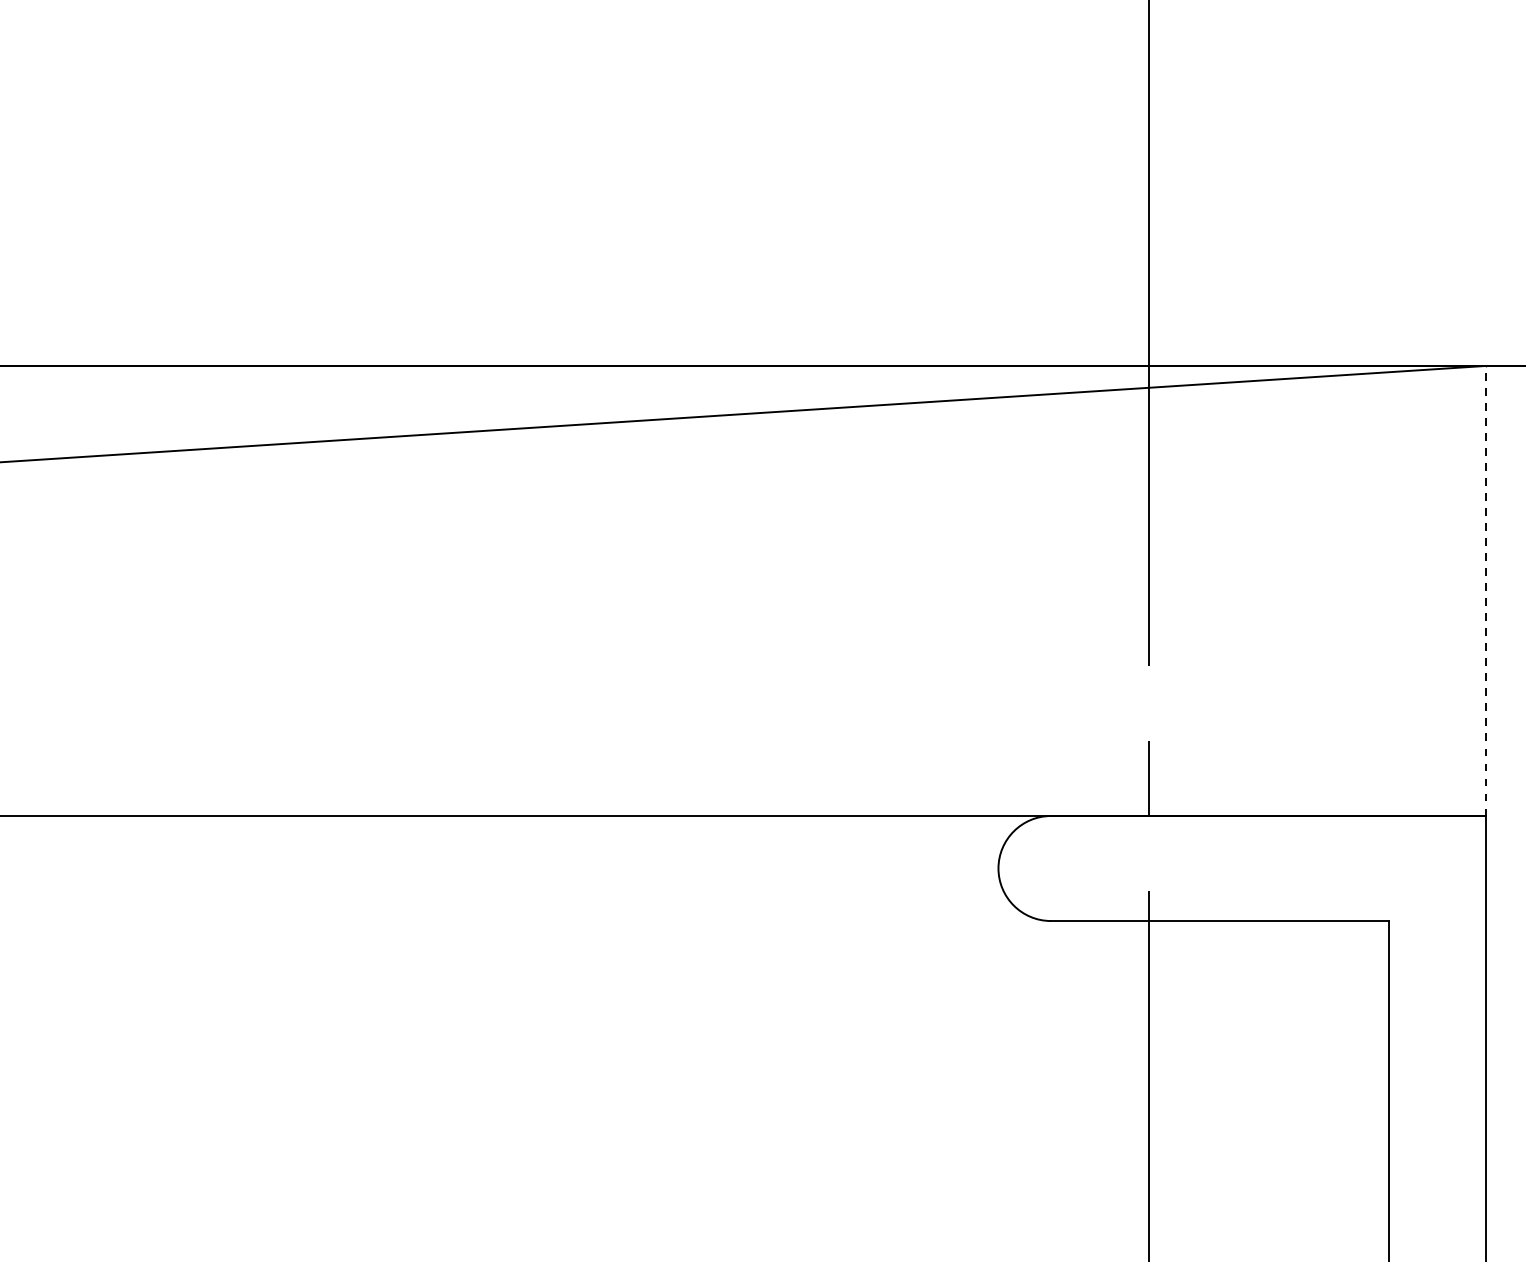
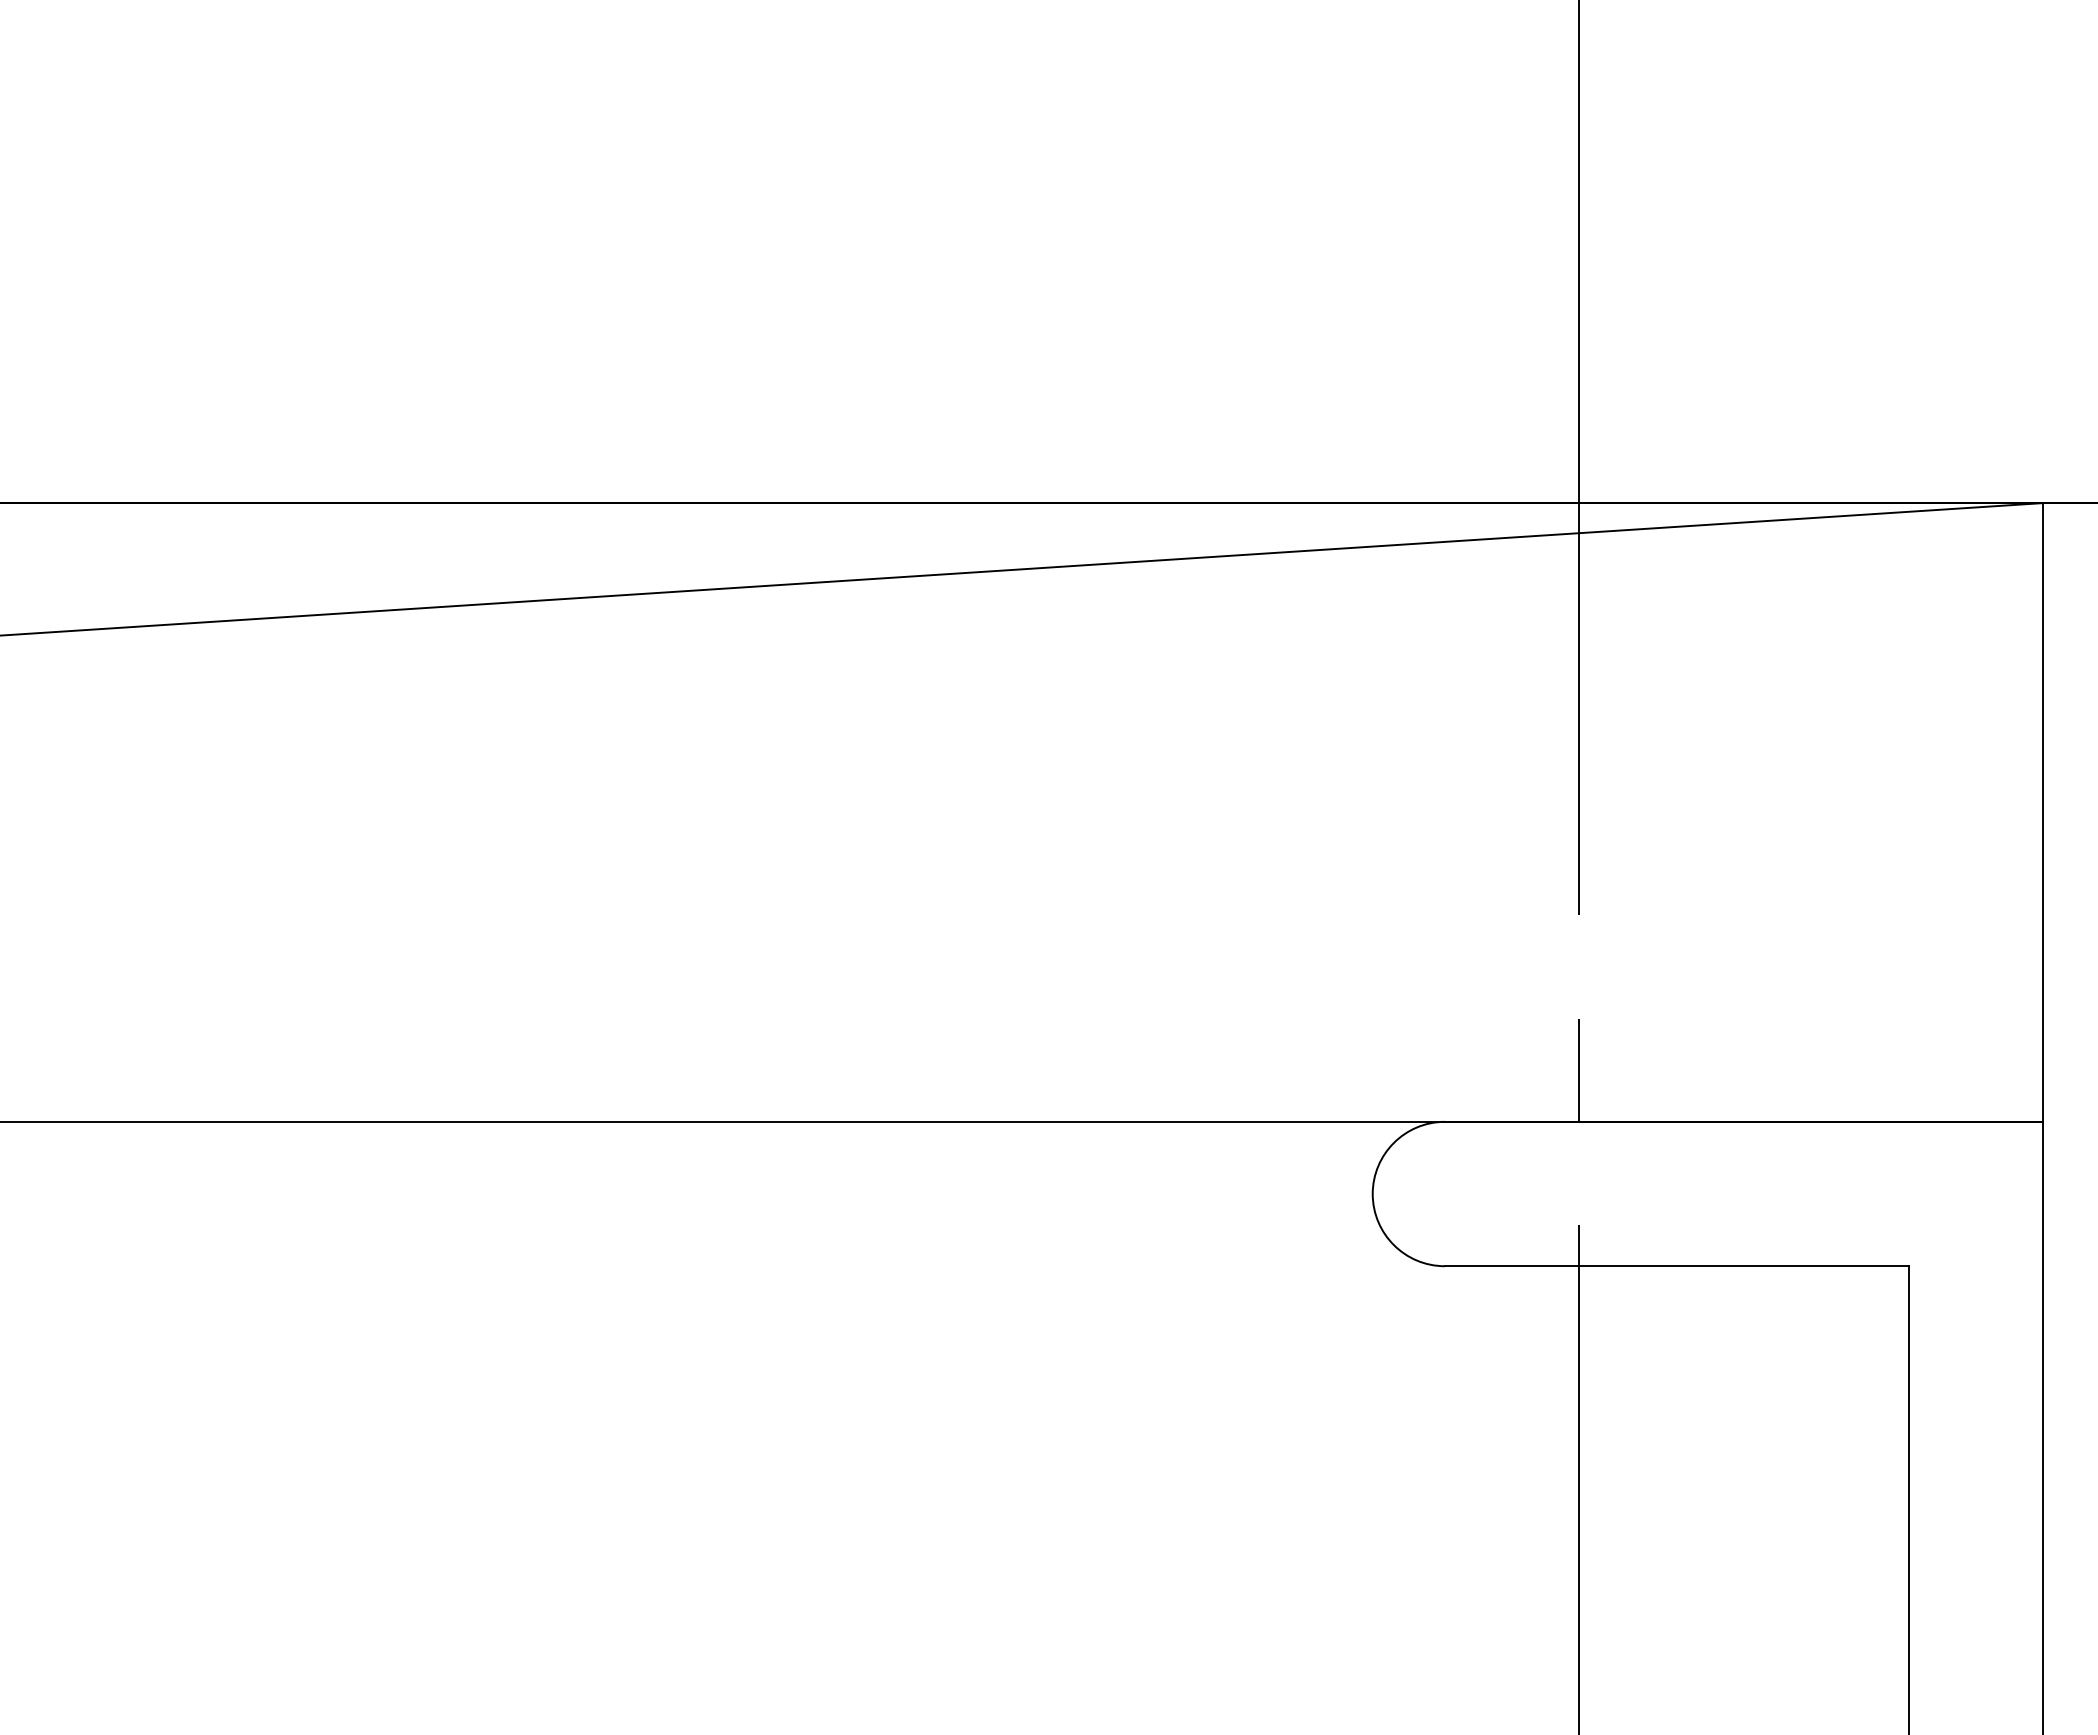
line: (1486, 590) -> (2043, 811), dashed -> solid

